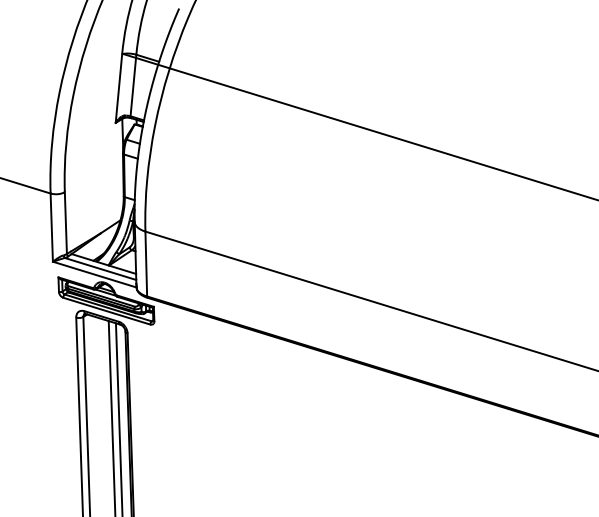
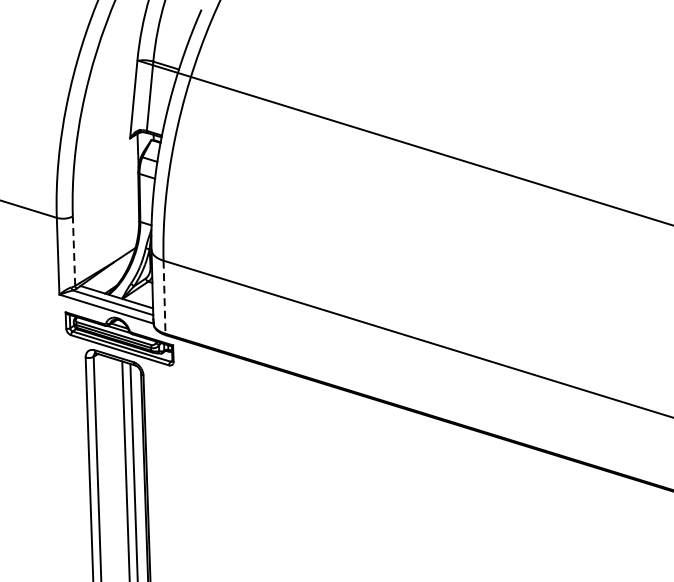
line: (65, 223) -> (73, 251), solid -> dashed
line: (146, 264) -> (164, 297), solid -> dashed

